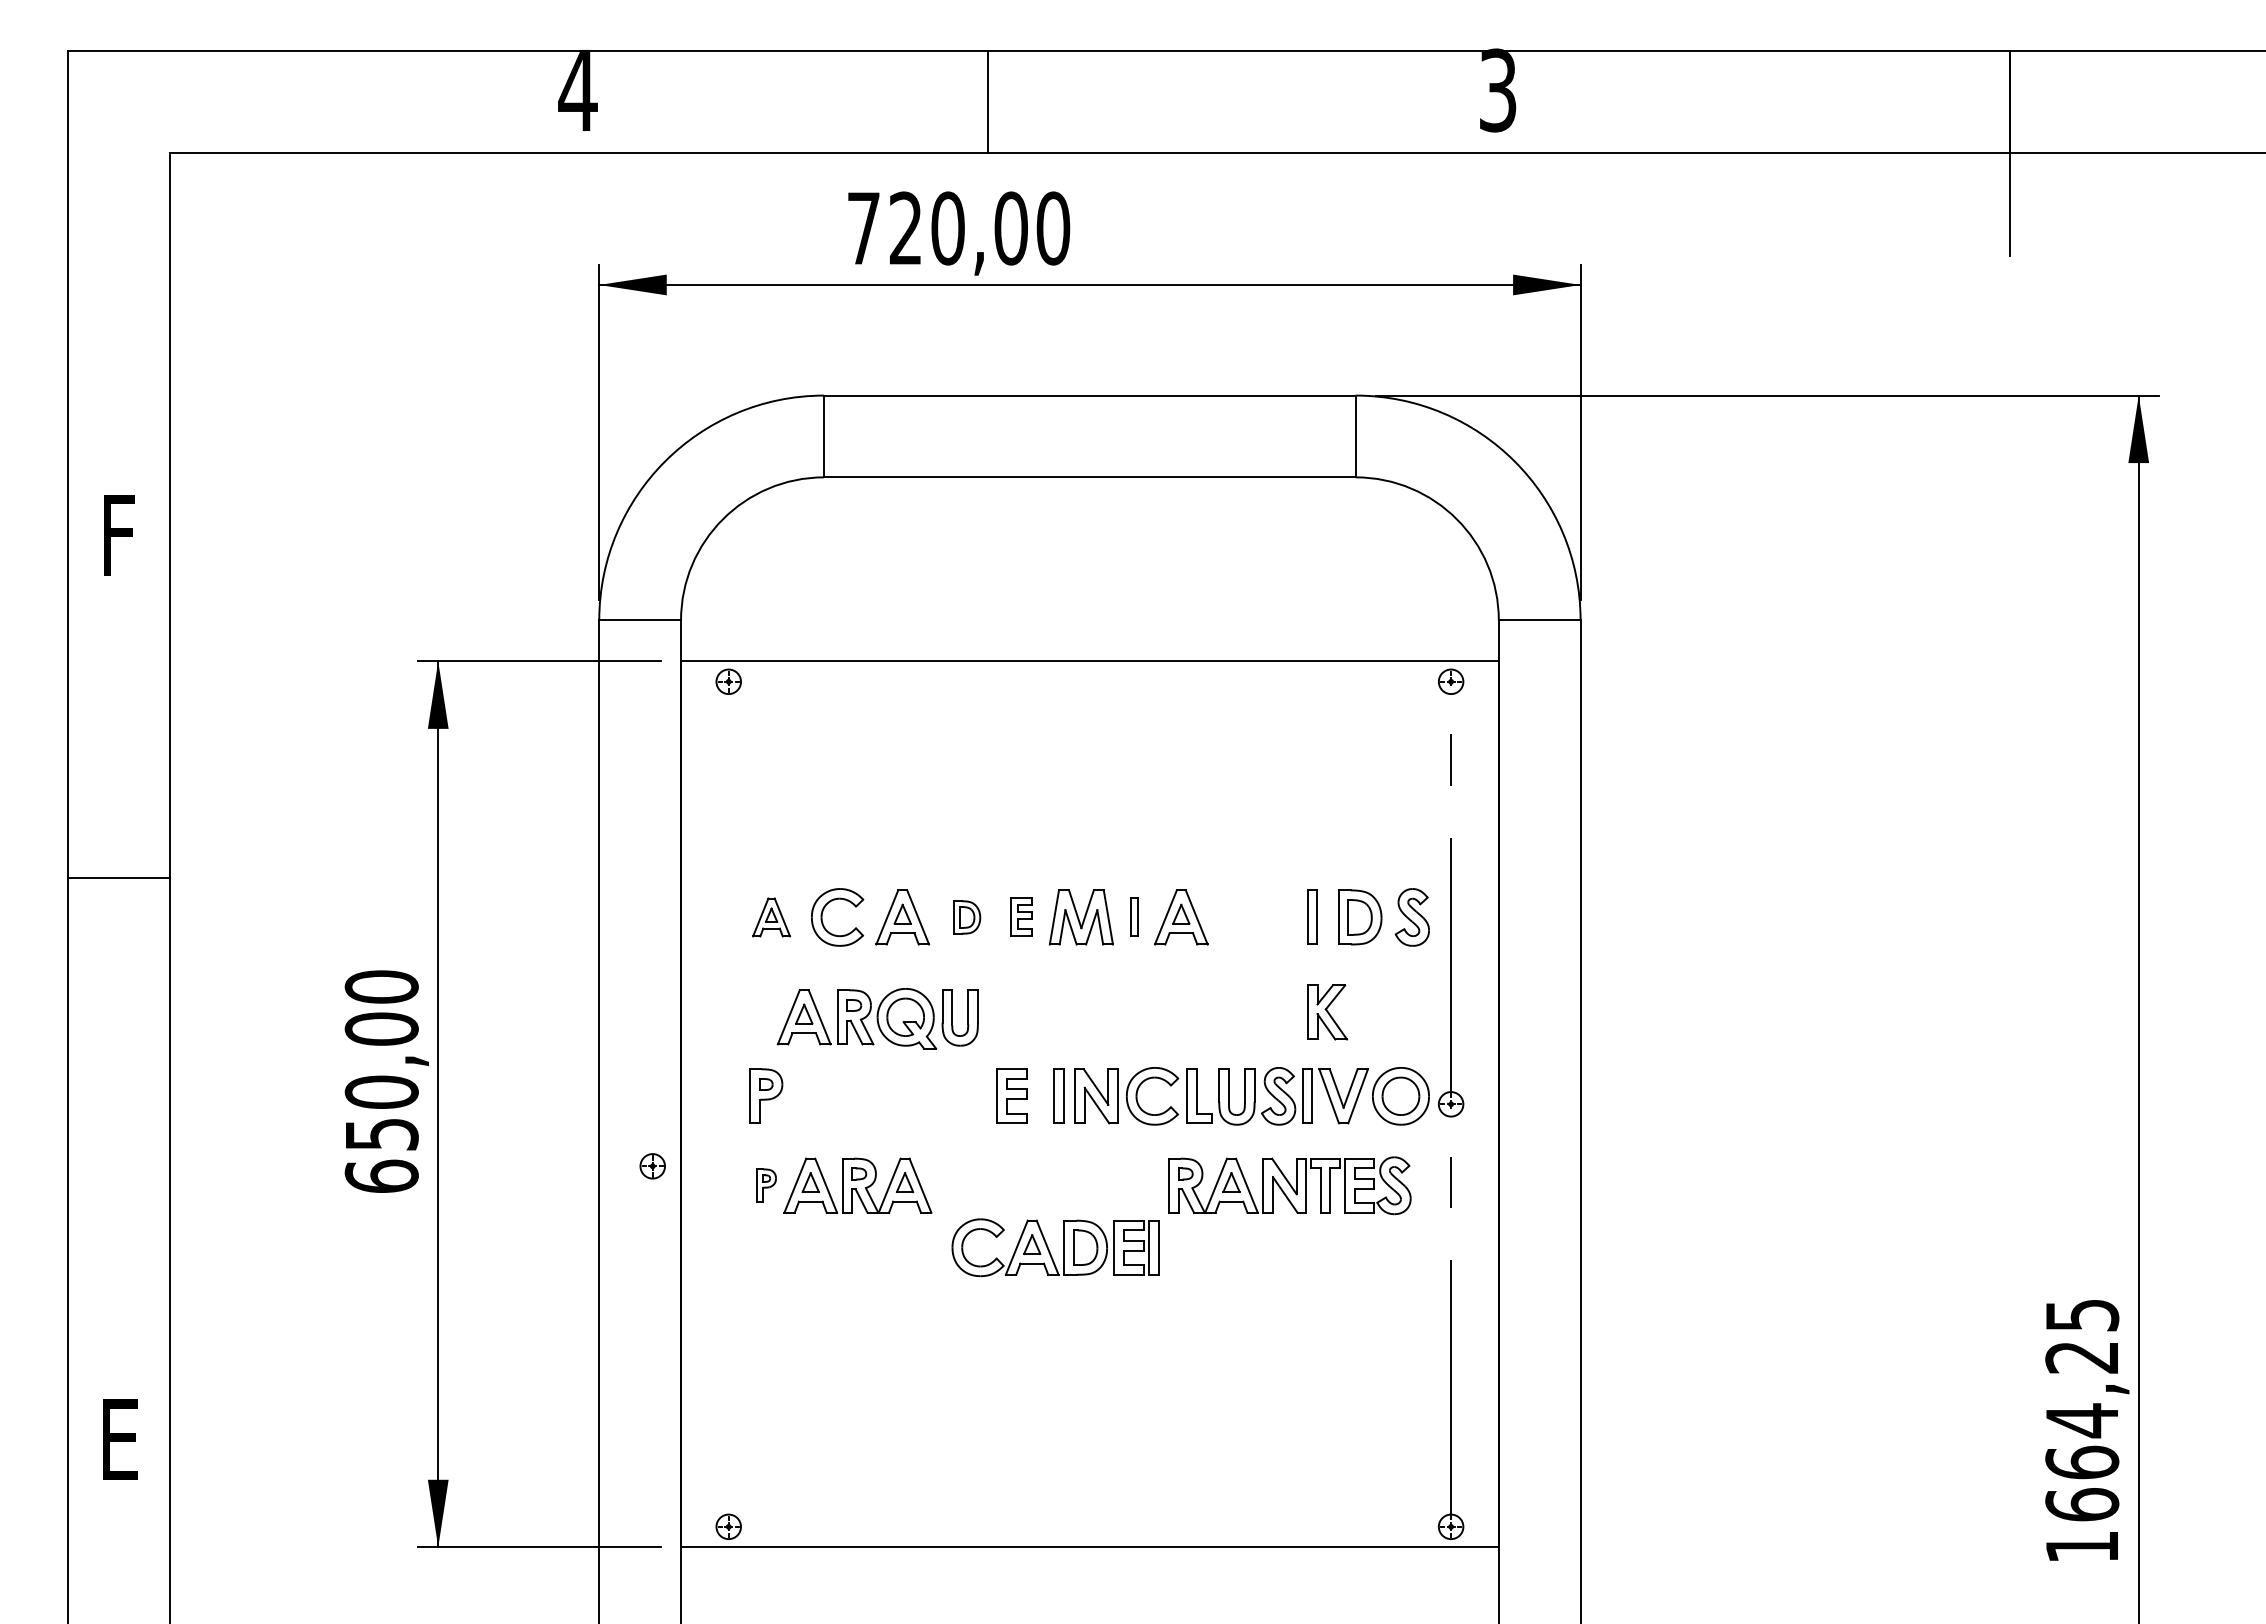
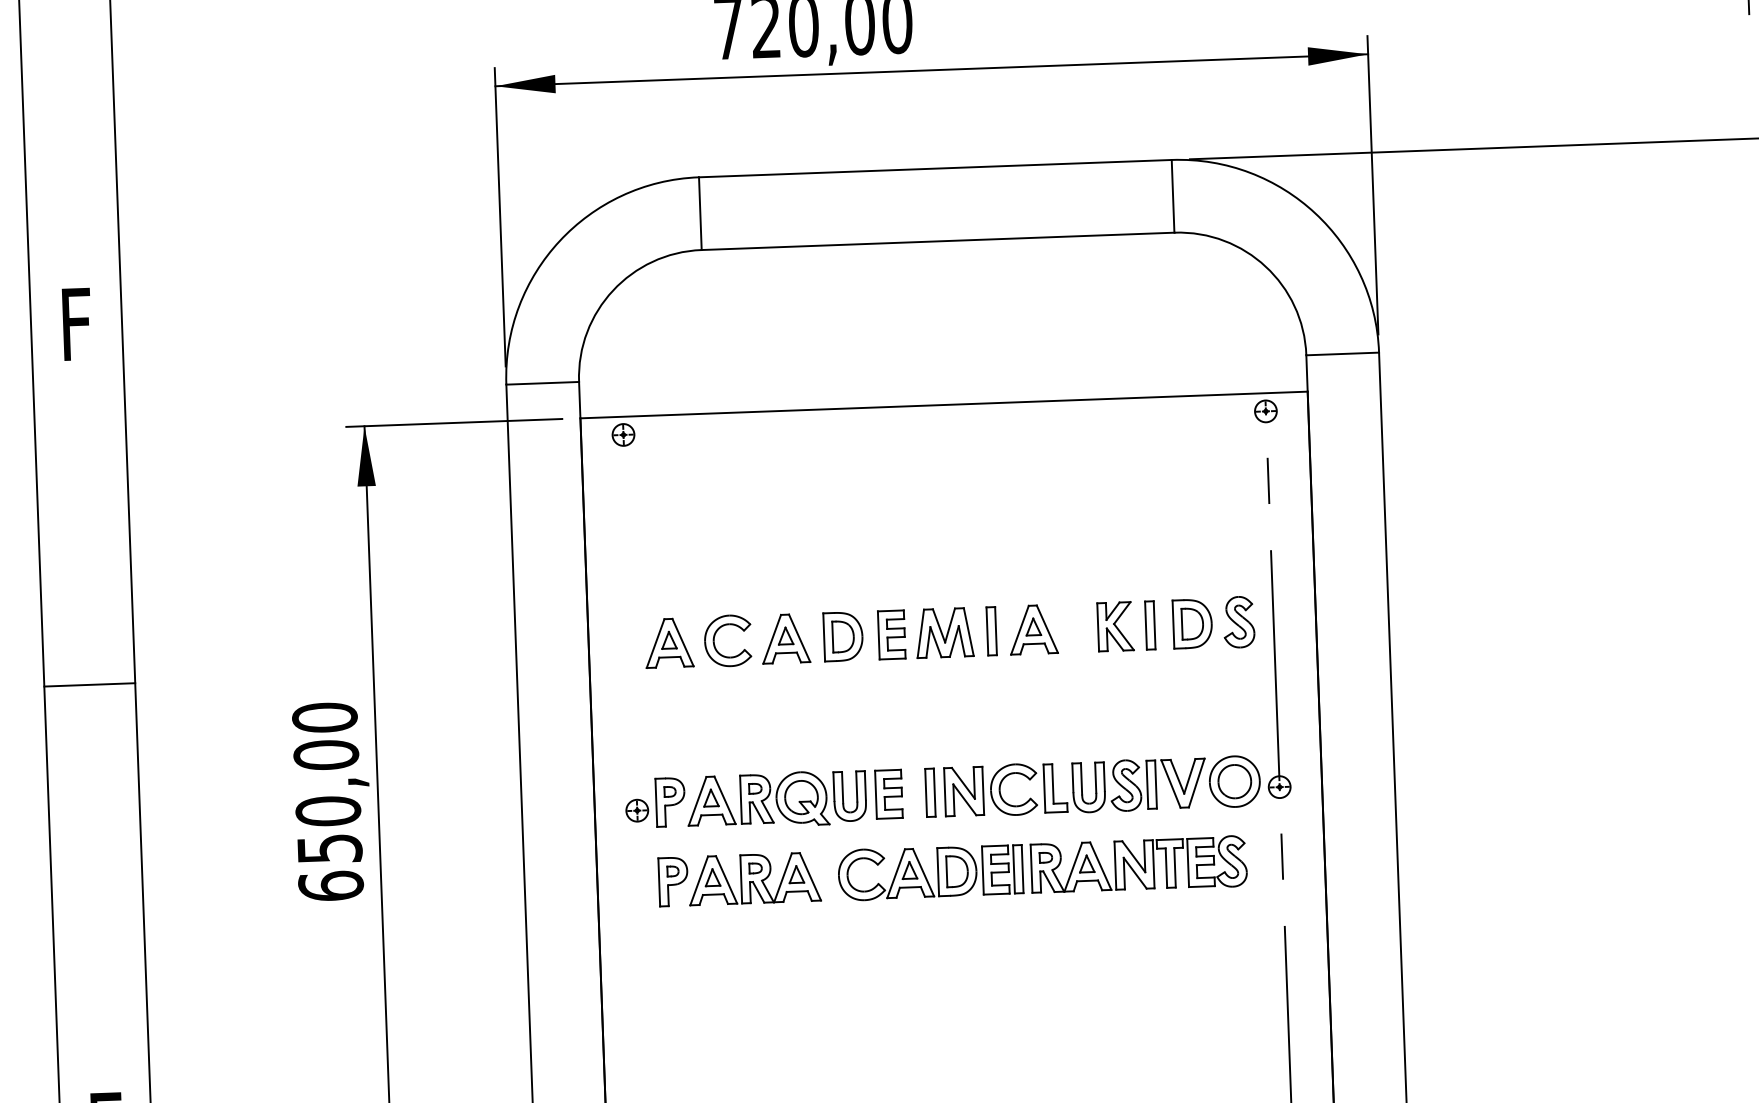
line: (118, 878) -> (89, 684), moved
part: (1021, 916) -> (891, 634), size x1.43
part: (1133, 916) -> (991, 630), size x1.43
part: (771, 917) -> (669, 643), size x1.43
part: (967, 917) -> (843, 636), size x1.67
part: (1327, 1012) -> (1115, 626), moved
part: (877, 1018) -> (776, 799), moved
part: (652, 1166) -> (637, 810), moved
part: (766, 1185) -> (673, 881), size x1.67
part: (1049, 1249) -> (925, 874), moved

